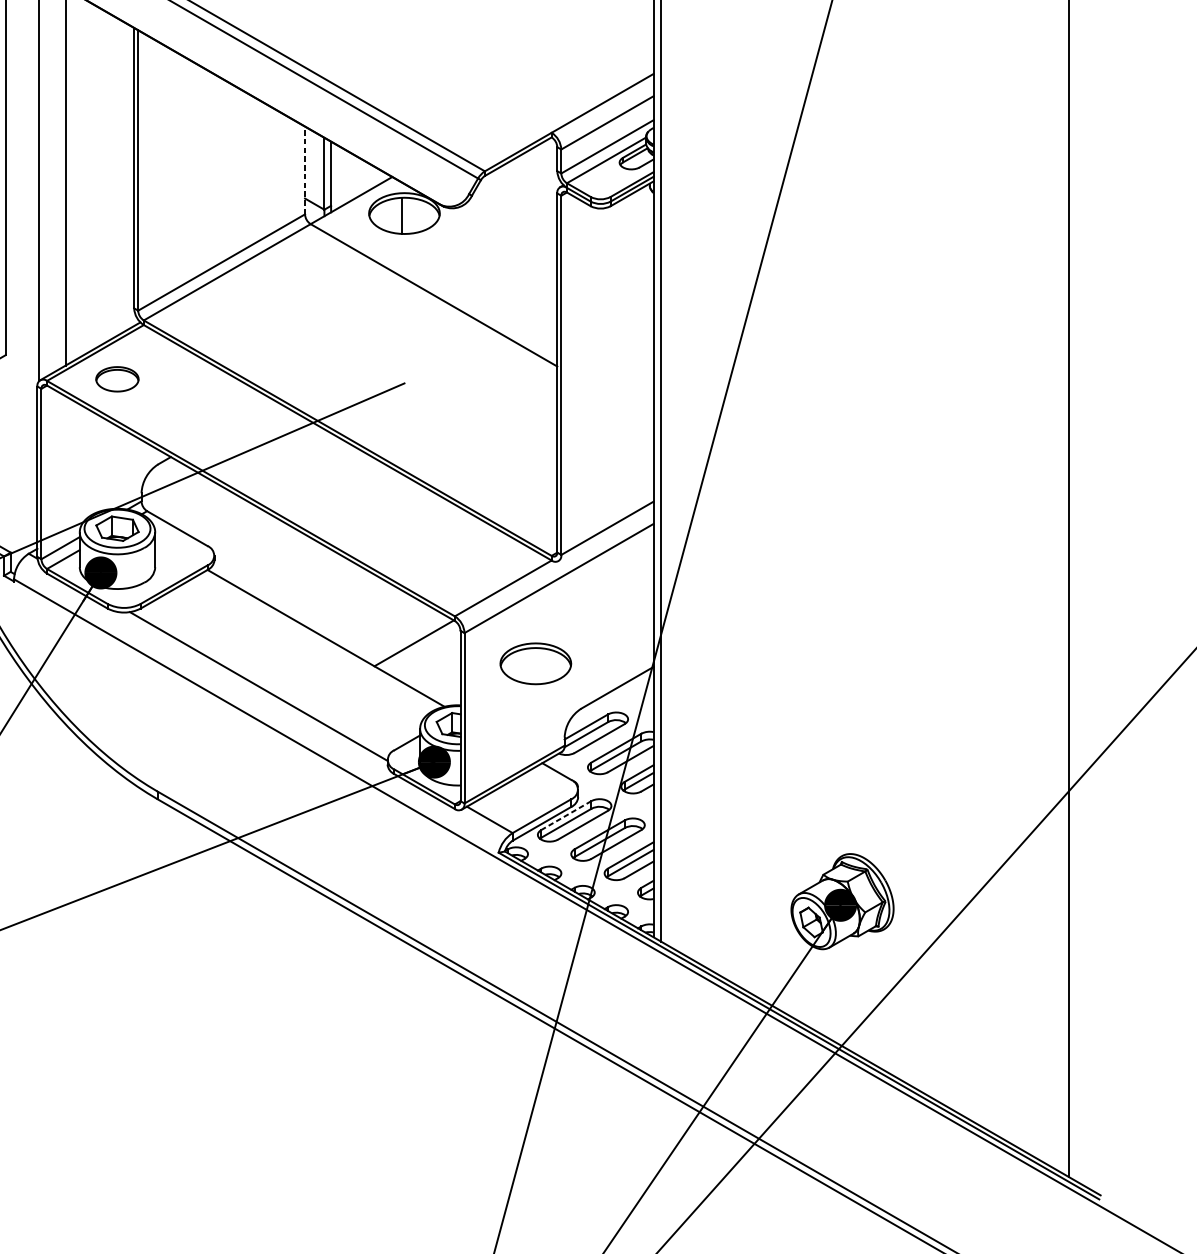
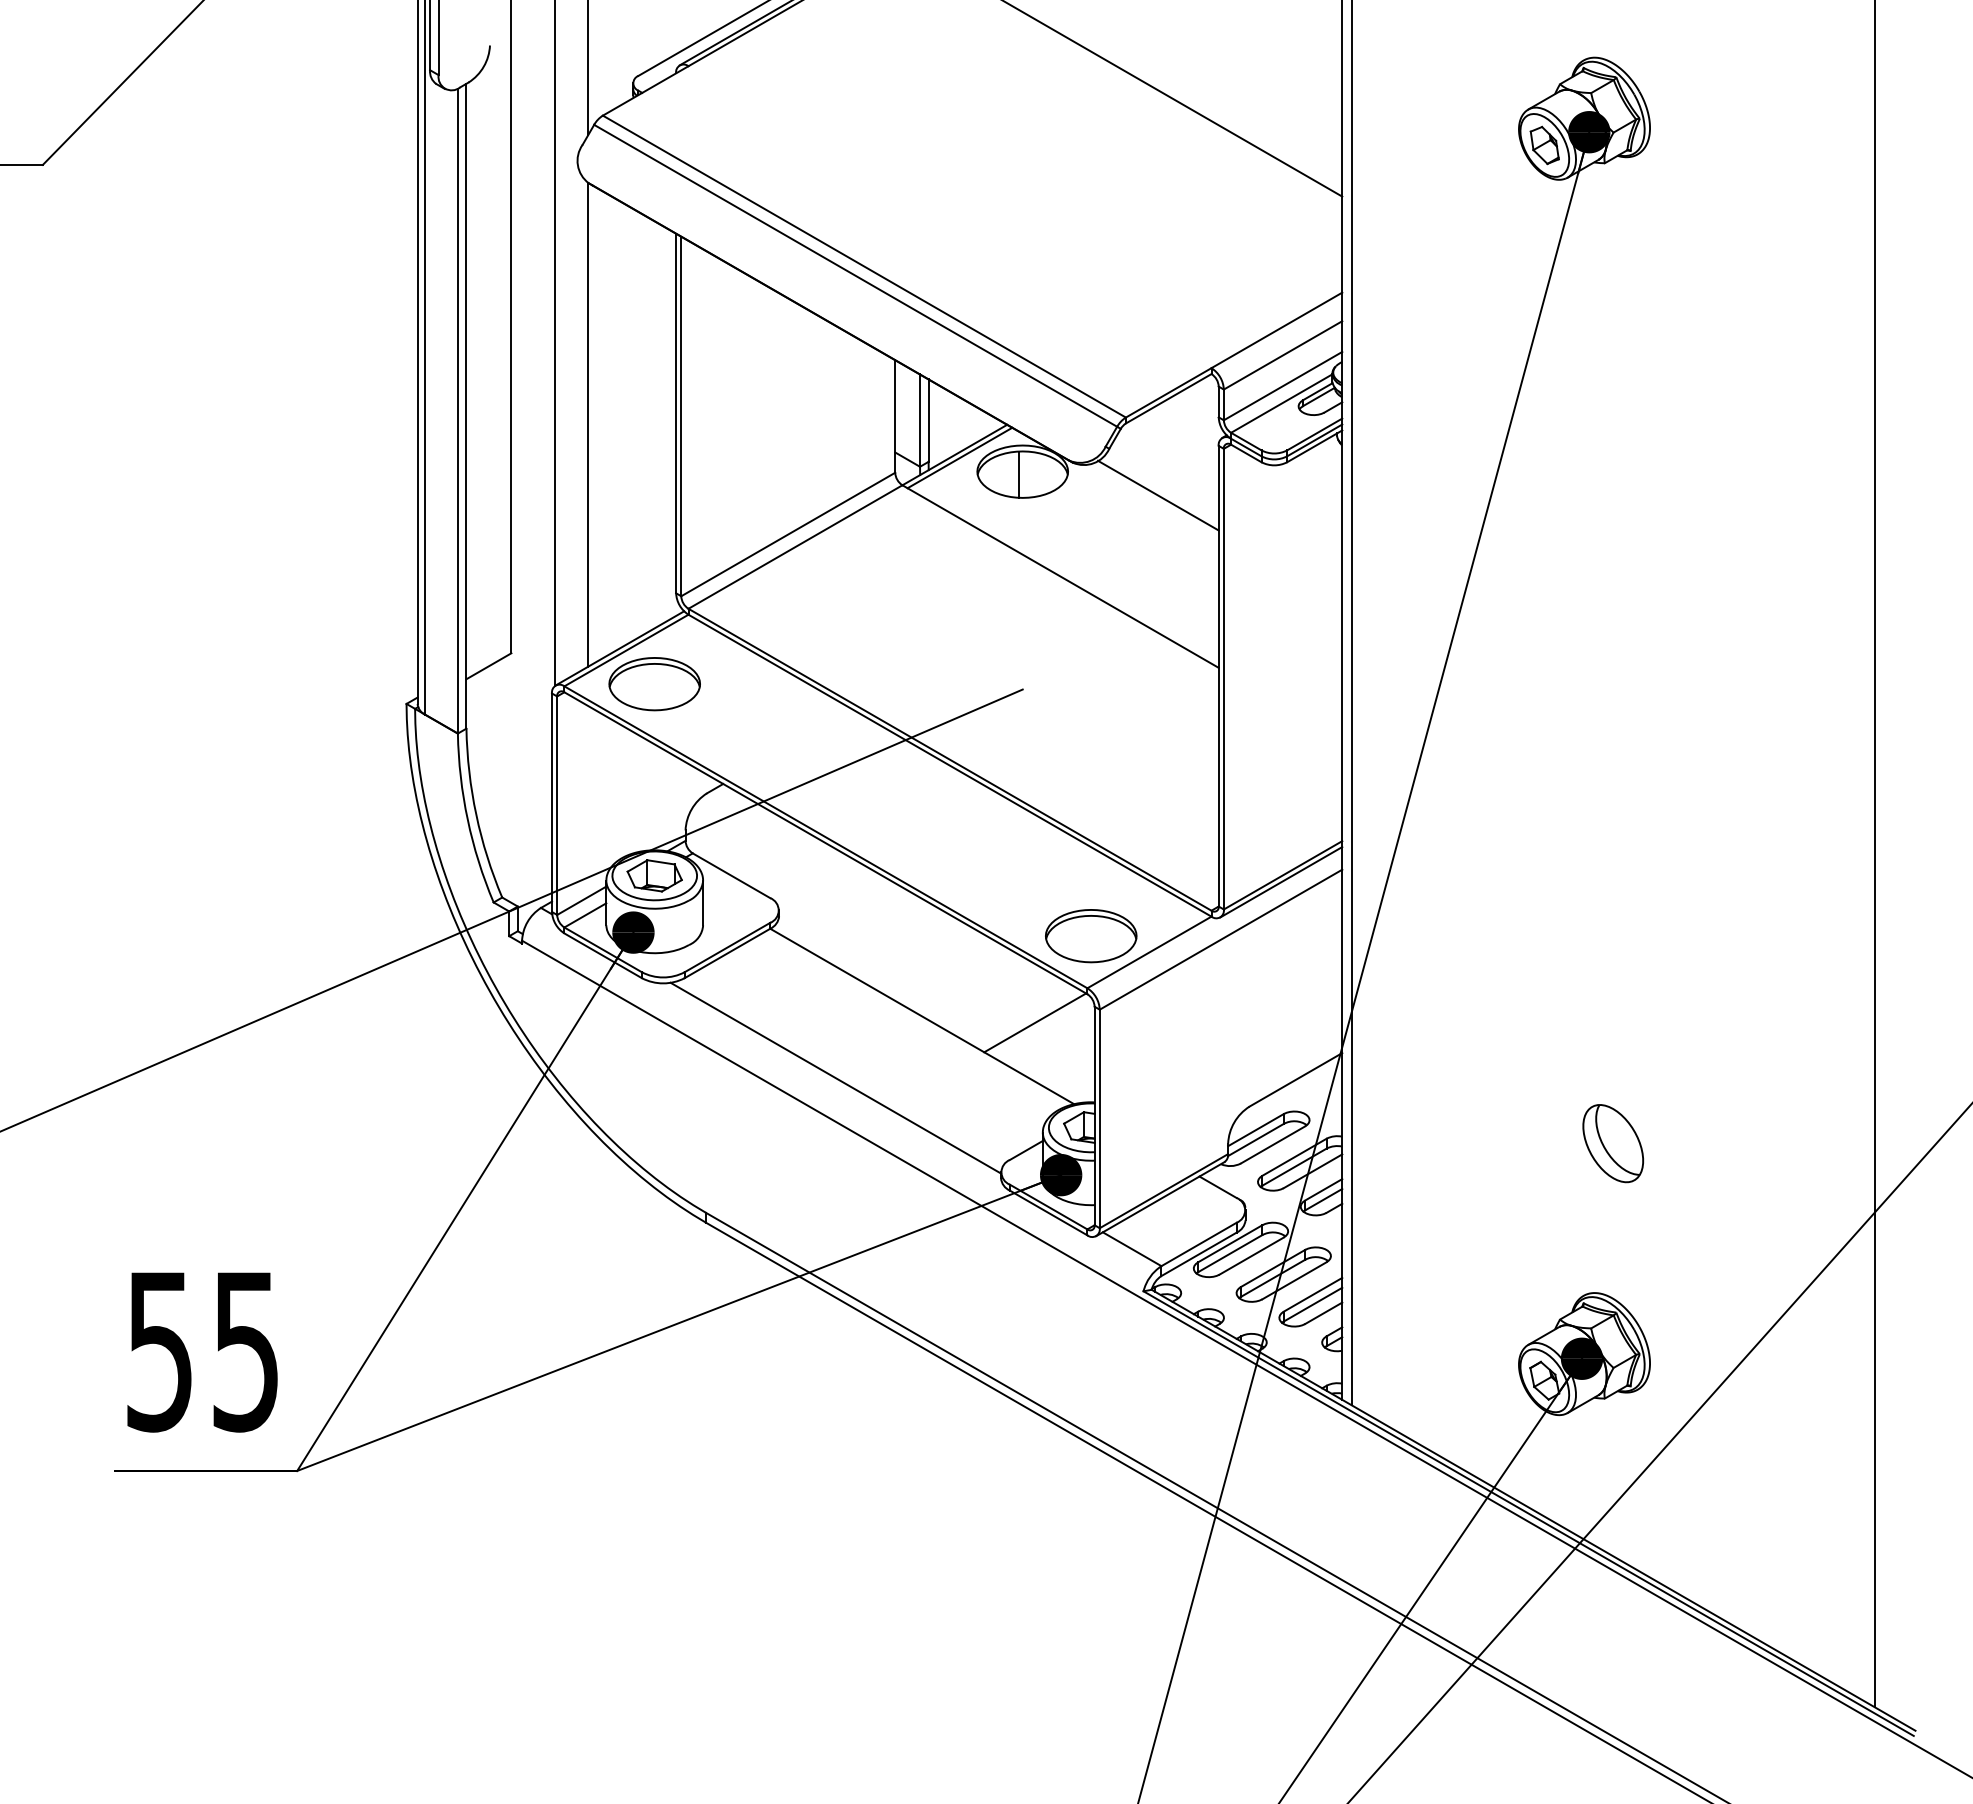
line: (305, 169) -> (895, 415), dashed -> solid
line: (355, 202) -> (959, 457), added
line: (510, 232) -> (1158, 495), added
part: (117, 379) -> (654, 684), size x1.67
line: (606, 533) -> (1281, 882), added
part: (536, 664) -> (1091, 936), moved
part: (865, 737) -> (1613, 1143), added
line: (565, 816) -> (1229, 1244), dashed -> solid

